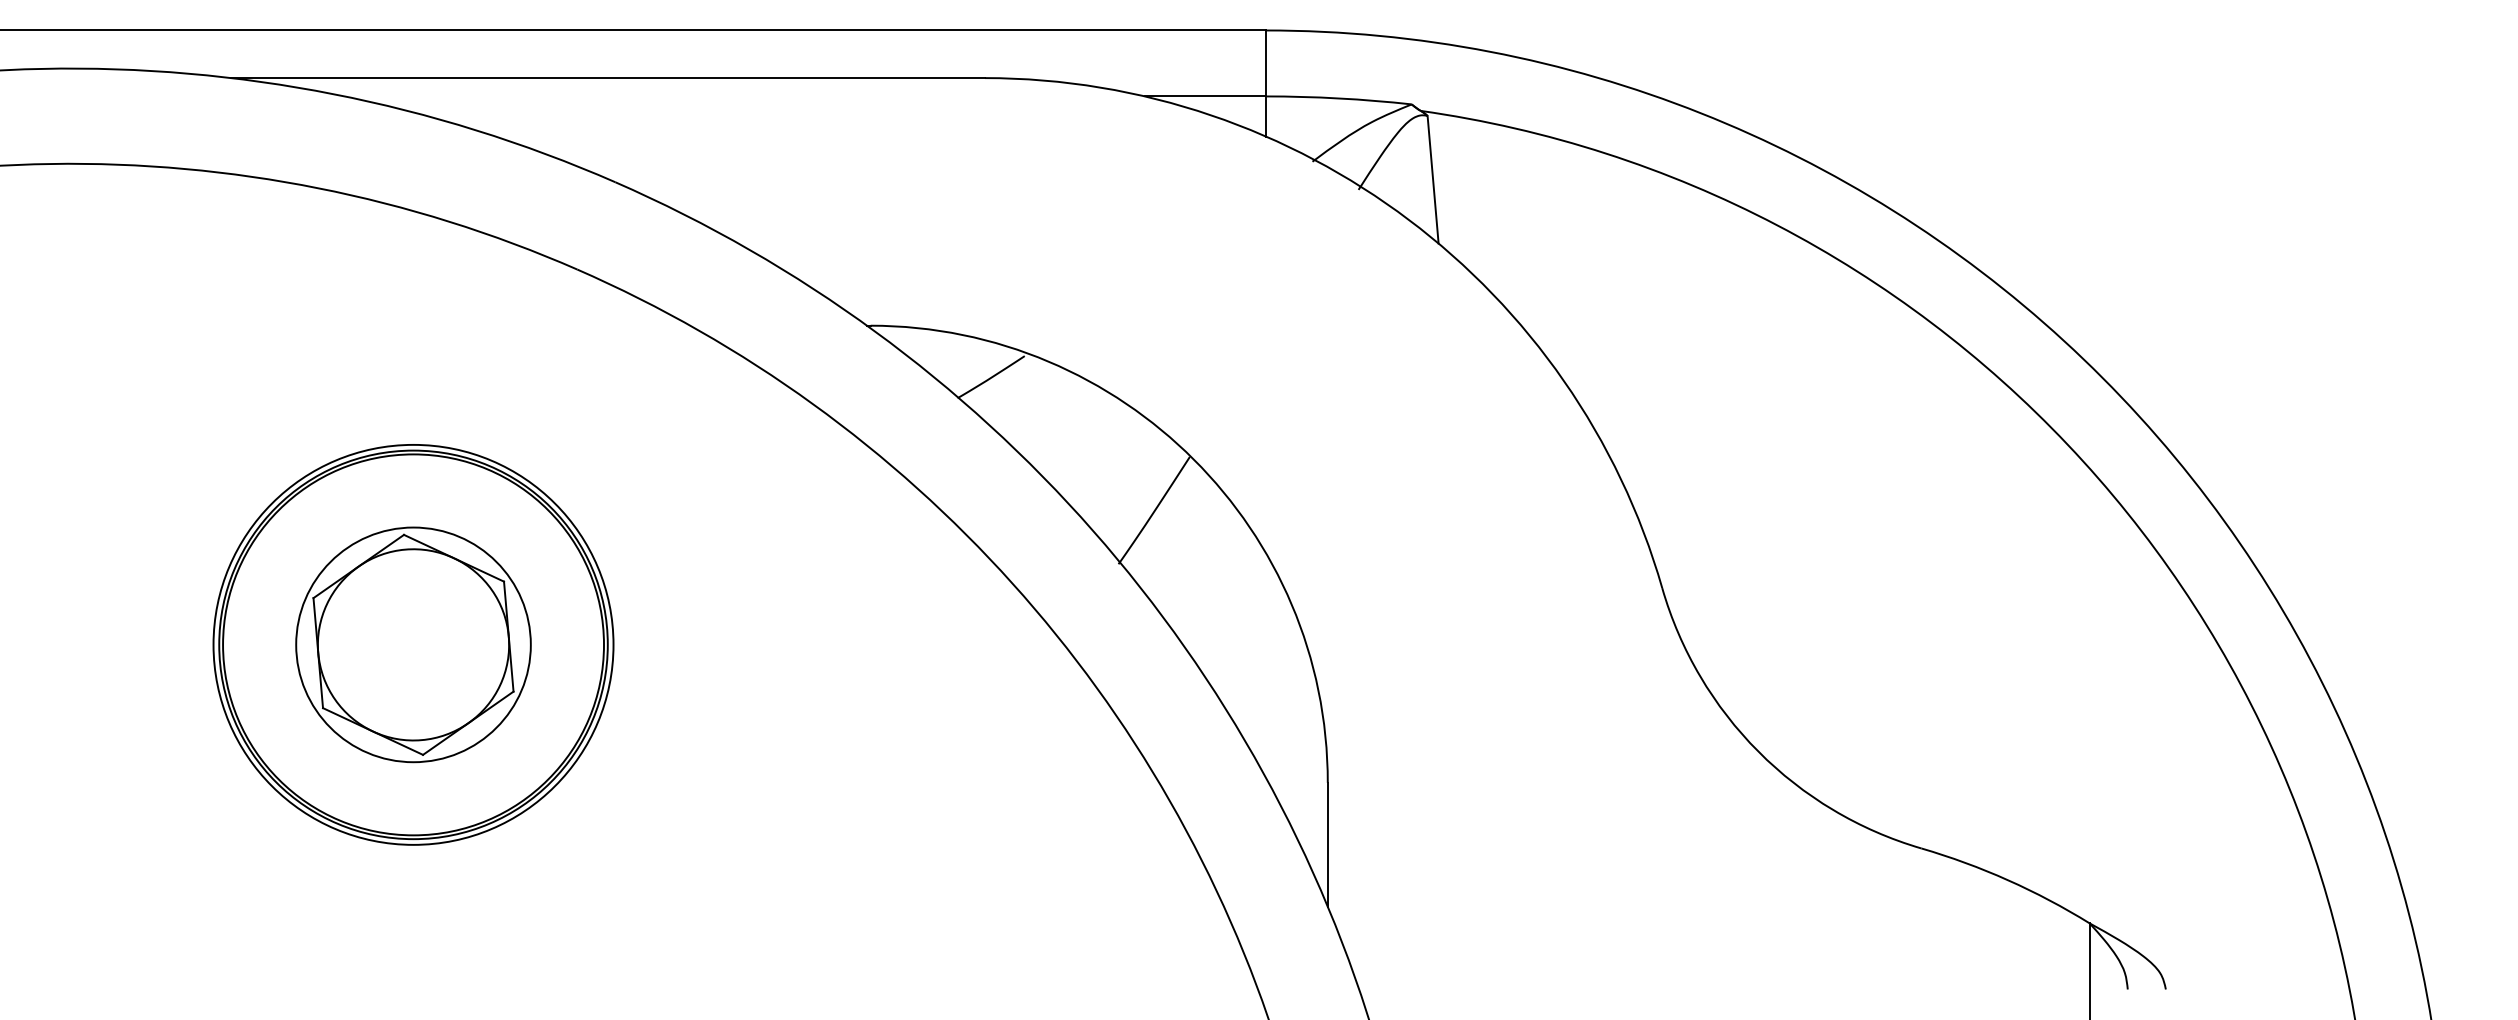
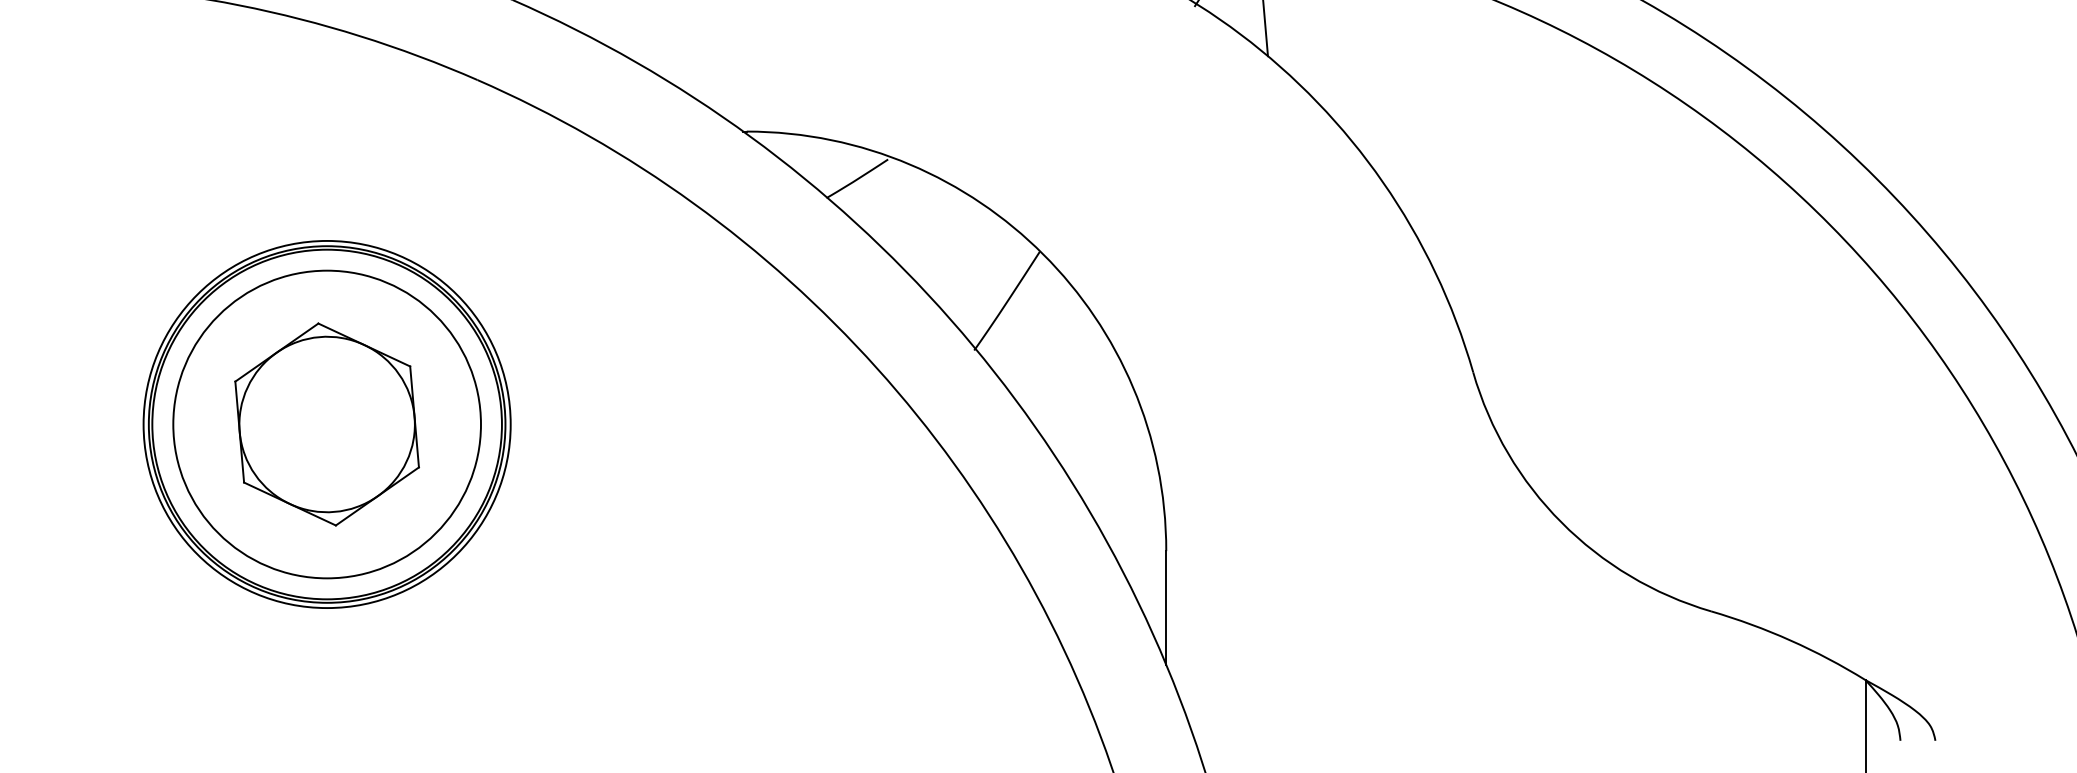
circle: (413, 644) -> (327, 424), size x1.43

